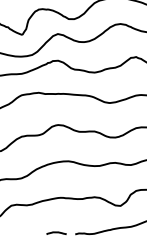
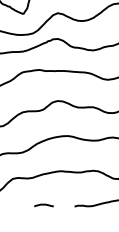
line: (56, 232) -> (43, 204), moved

